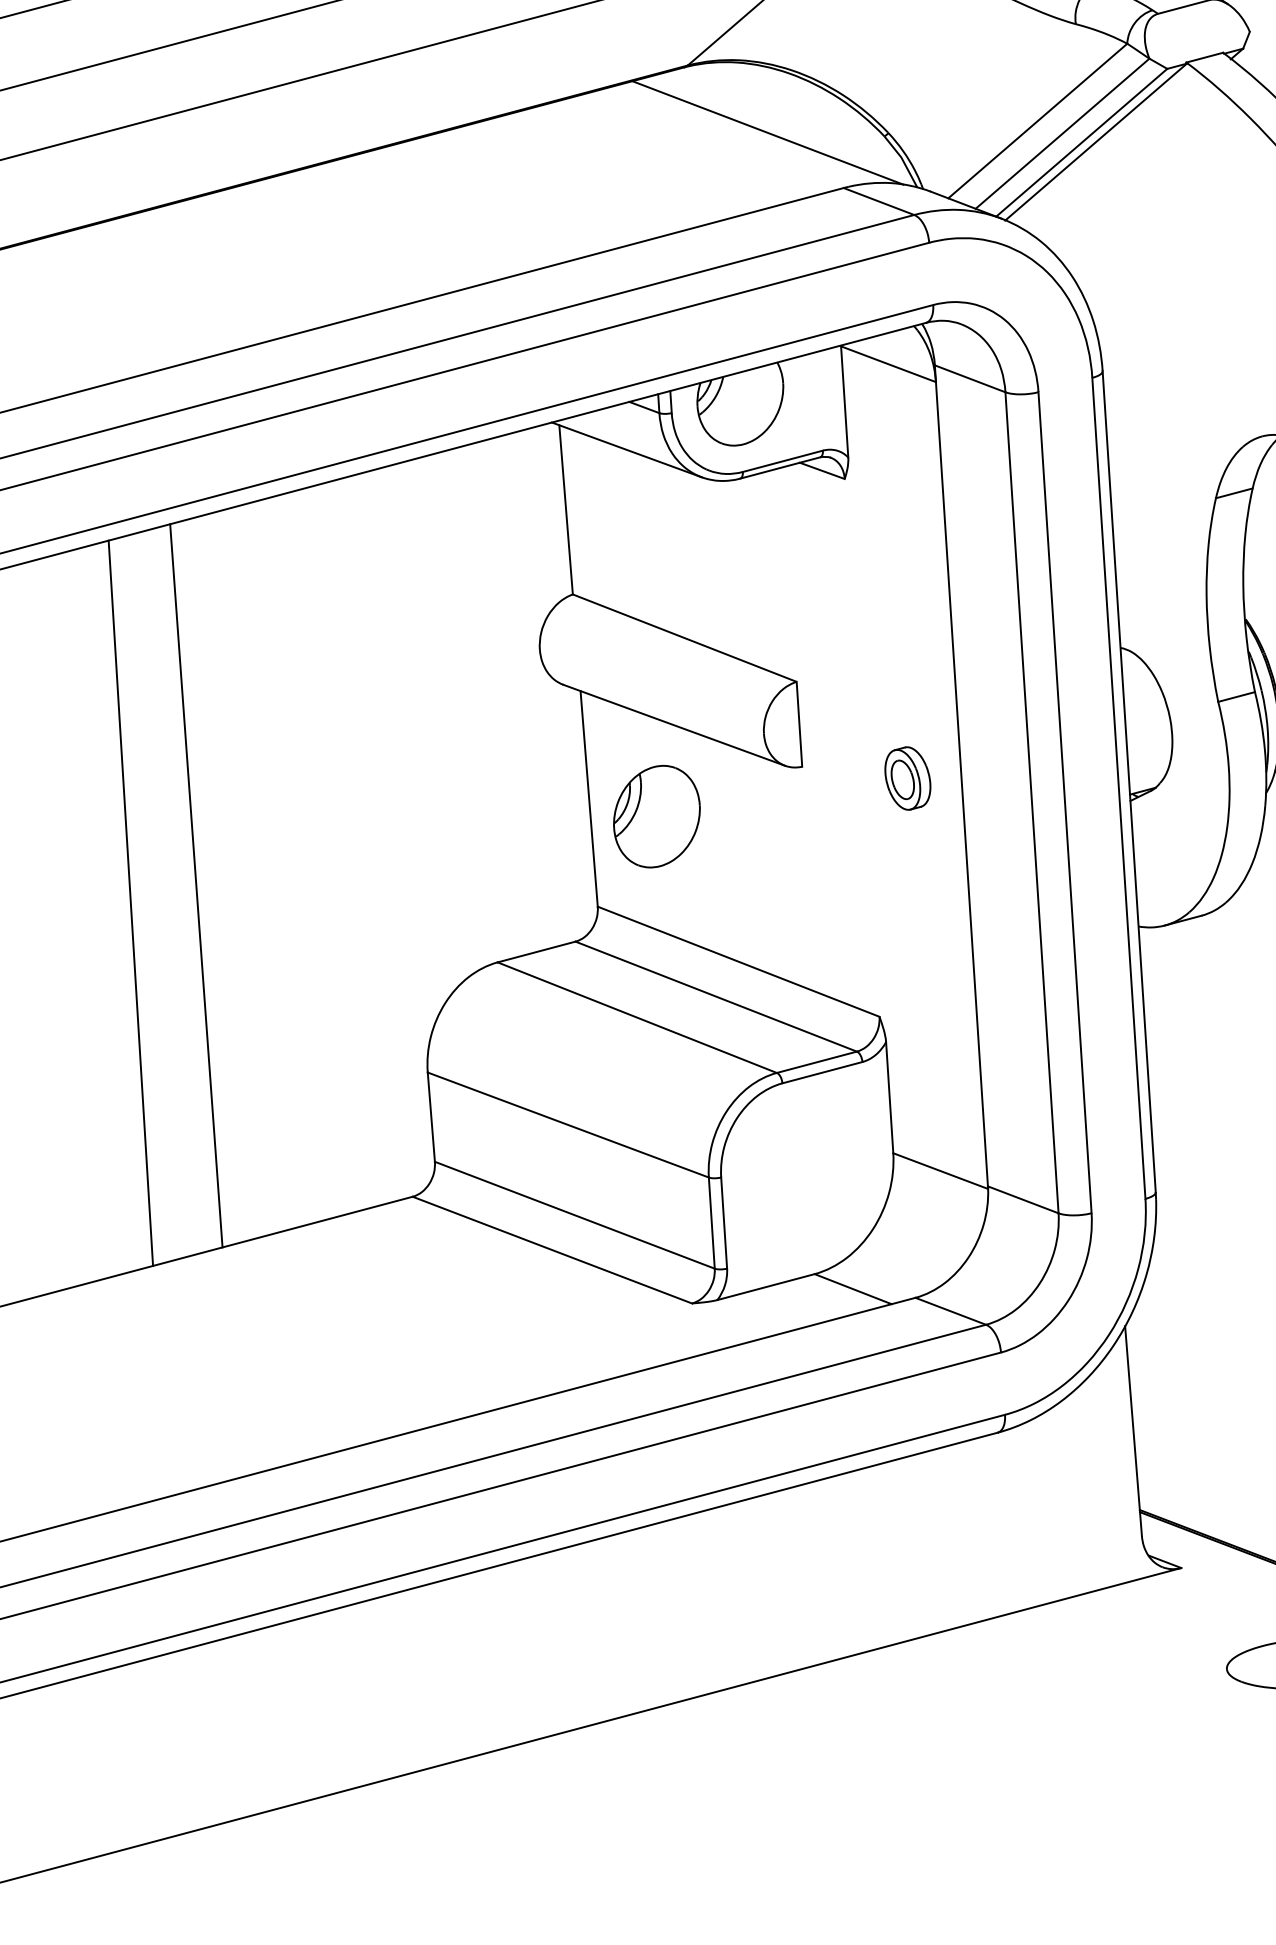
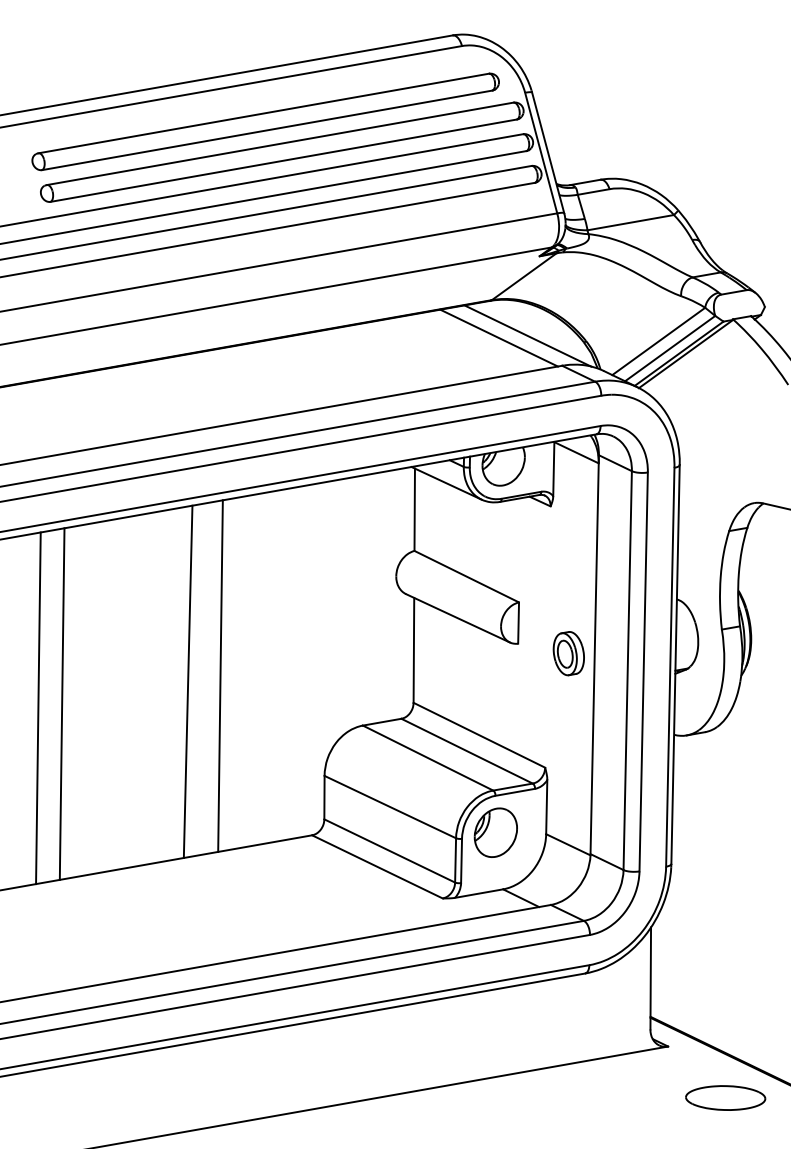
line: (707, 141) -> (498, 337), added
part: (907, 778) -> (568, 653), size x1.43
part: (656, 816) -> (495, 832), moved

